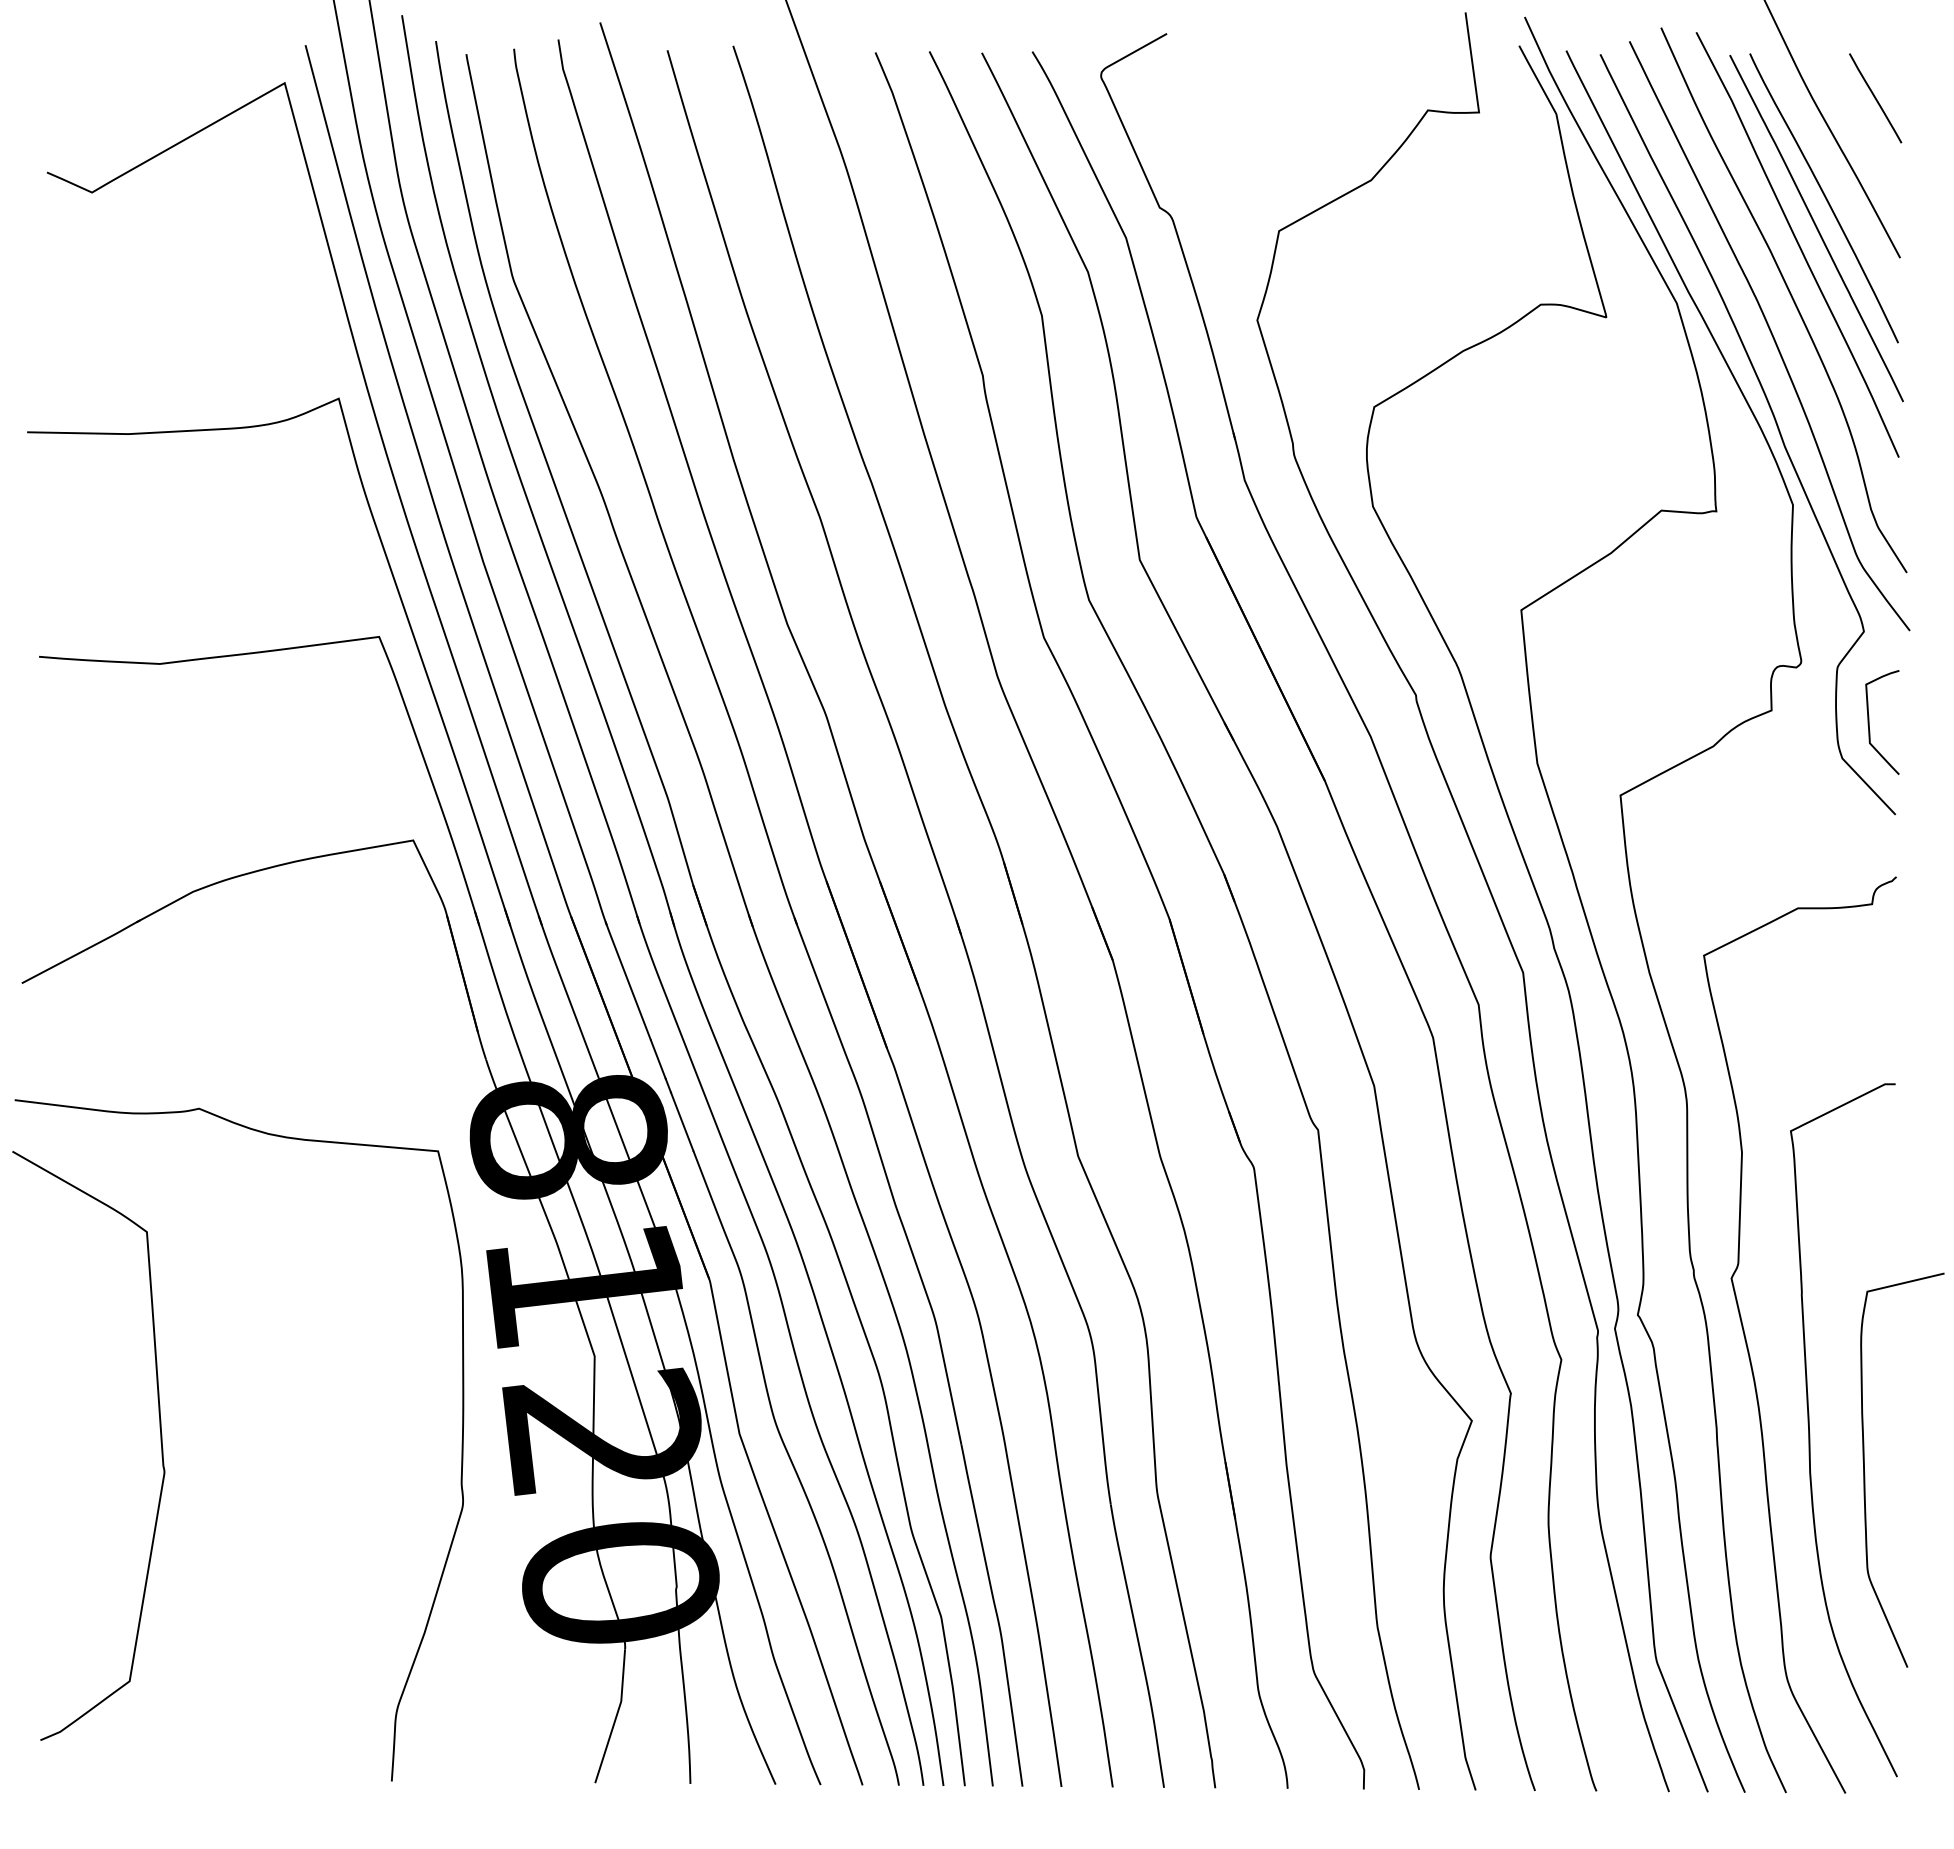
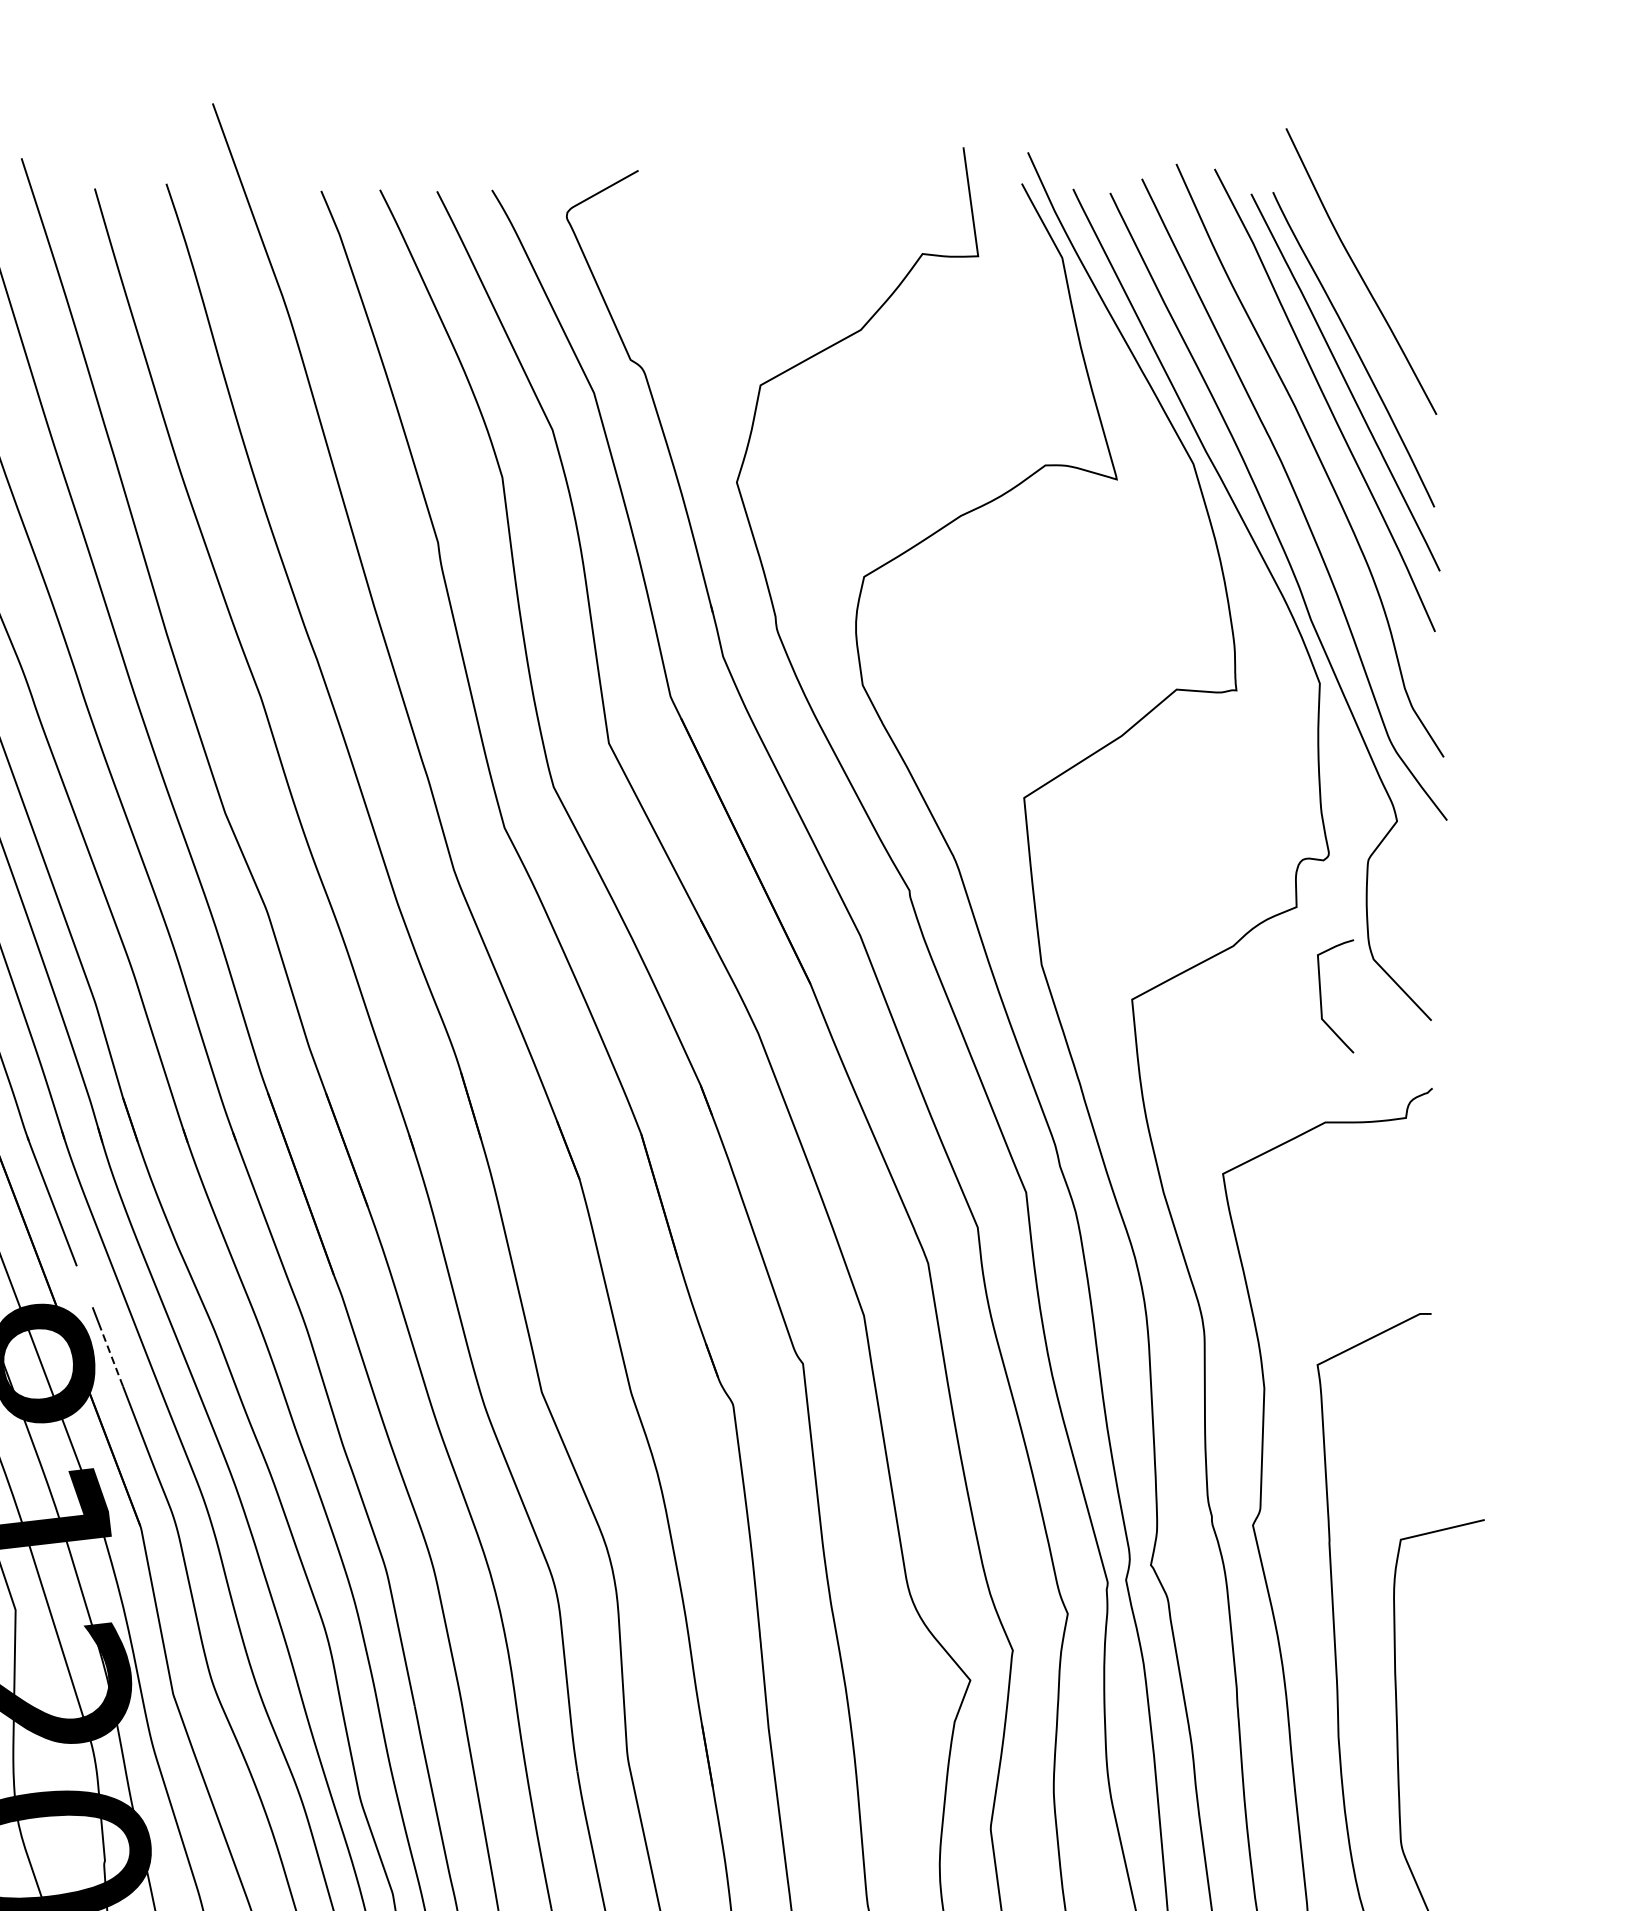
line: (1875, 98) -> (1409, 241), removed
curve: (1869, 722) -> (1321, 996), moved
line: (657, 1059) -> (83, 1287), removed
line: (681, 1121) -> (110, 1354), solid -> dashed

